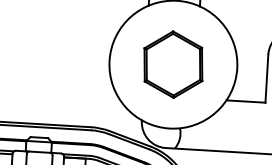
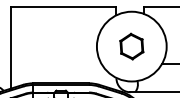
part: (172, 64) -> (131, 46), size x0.7

